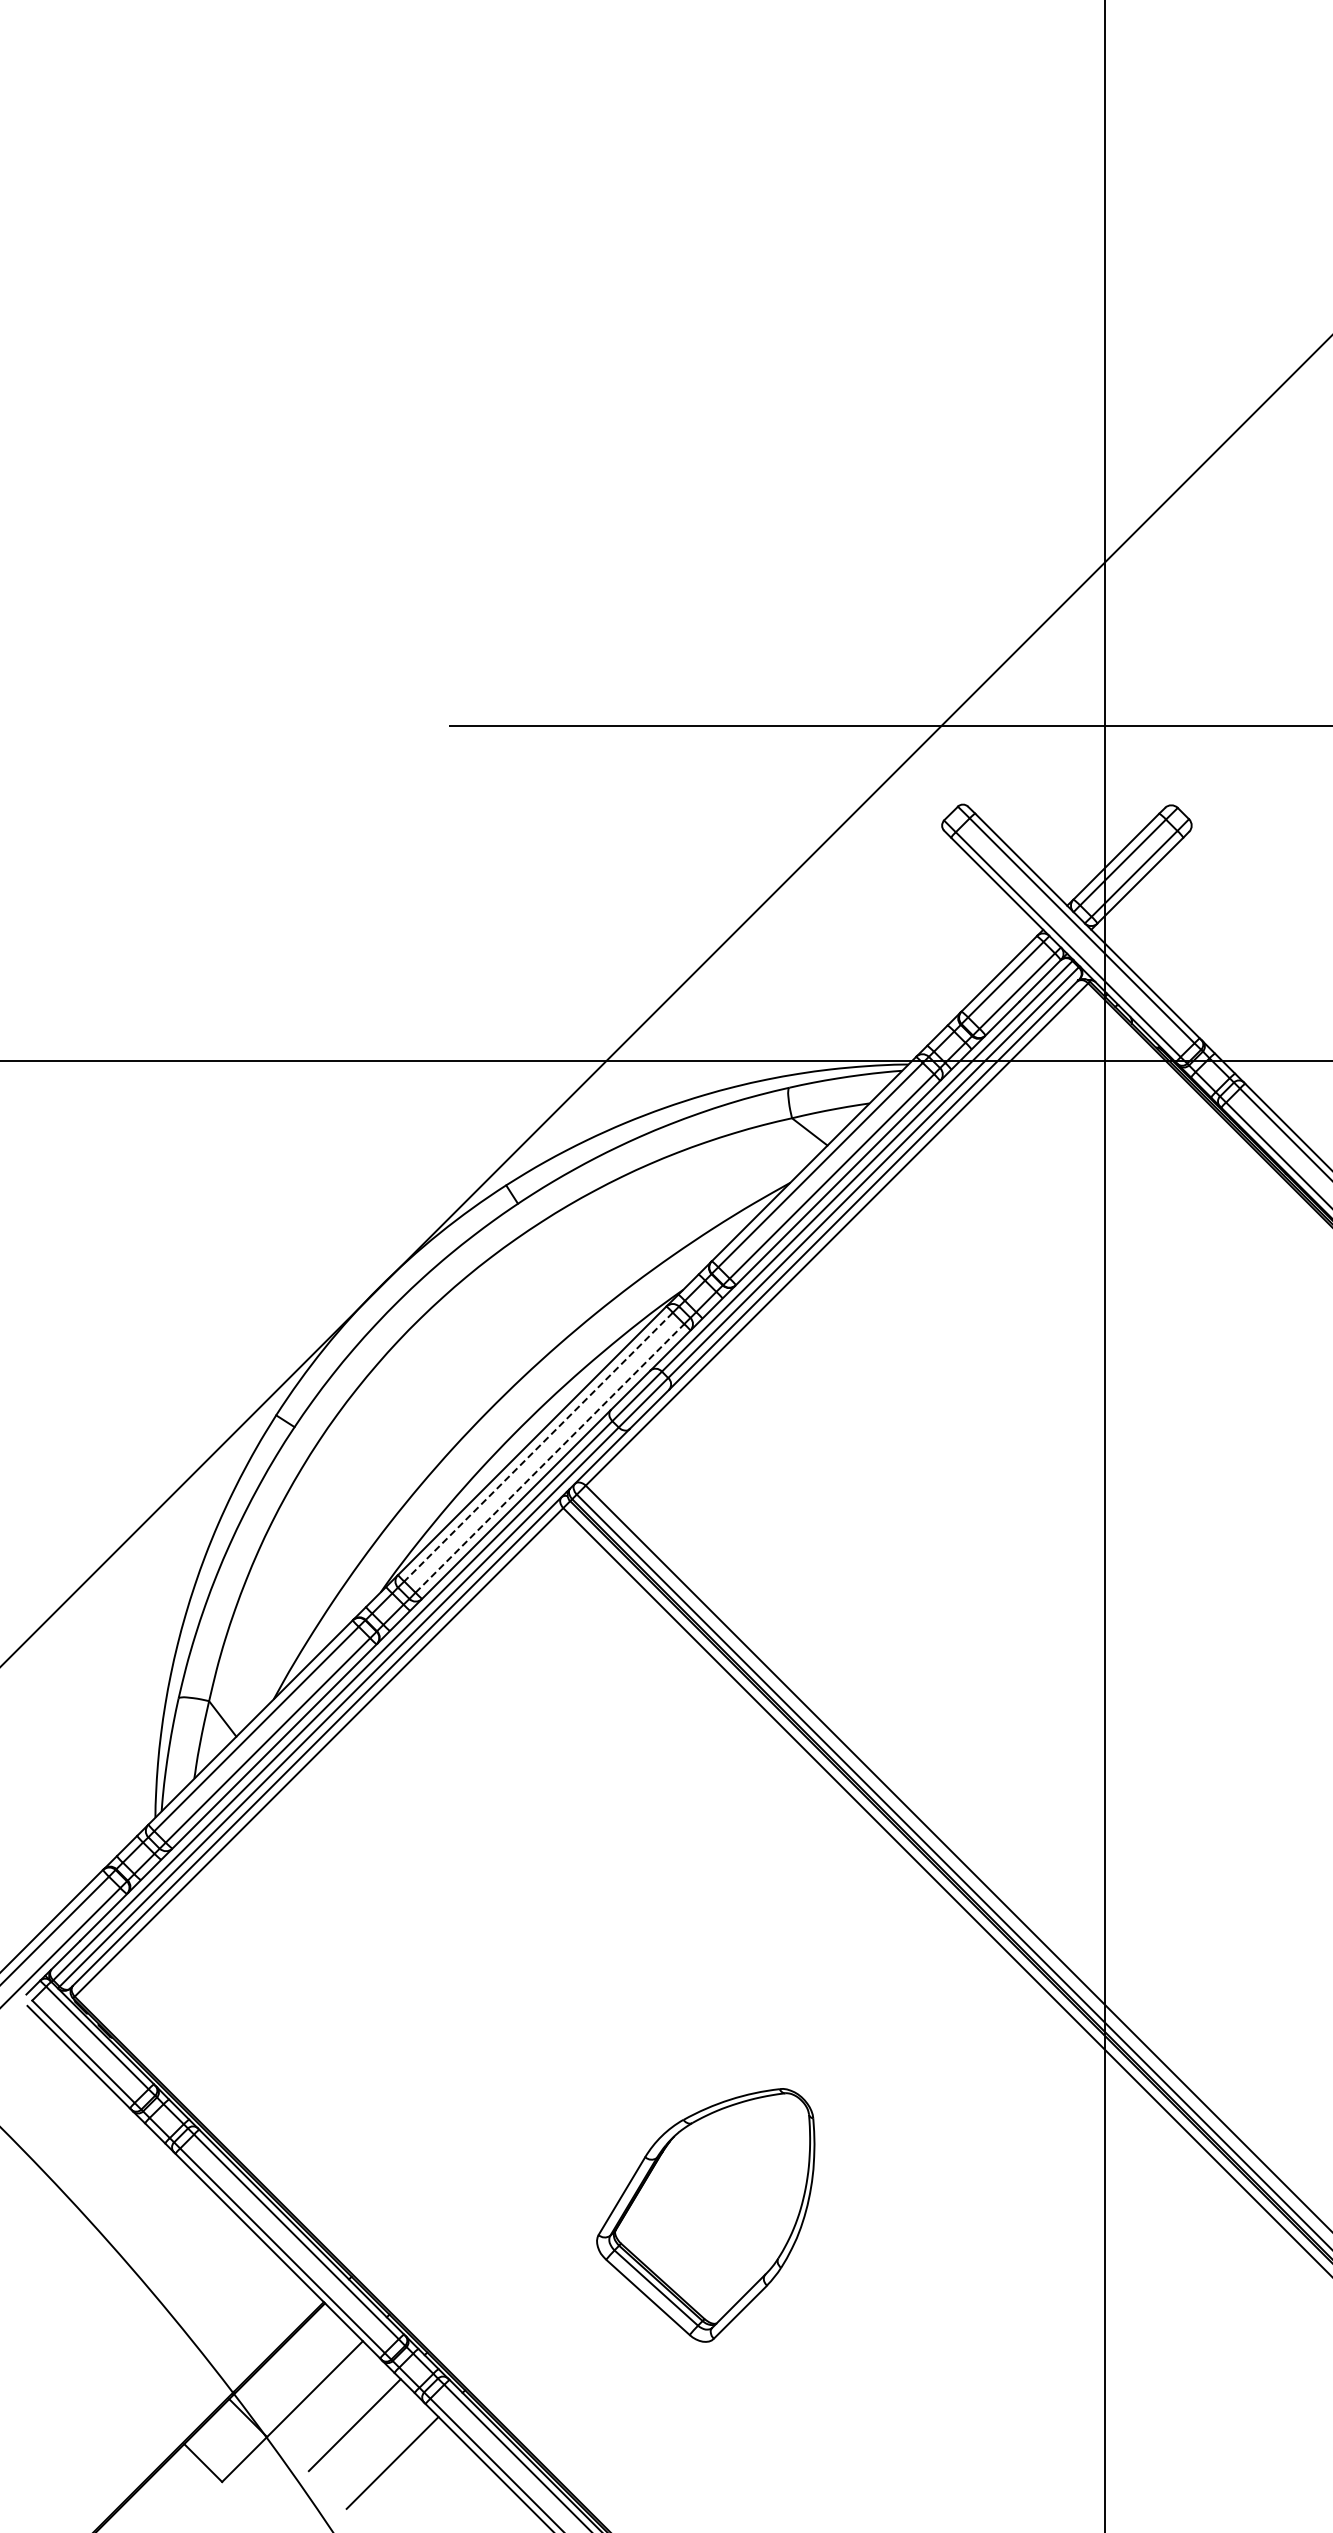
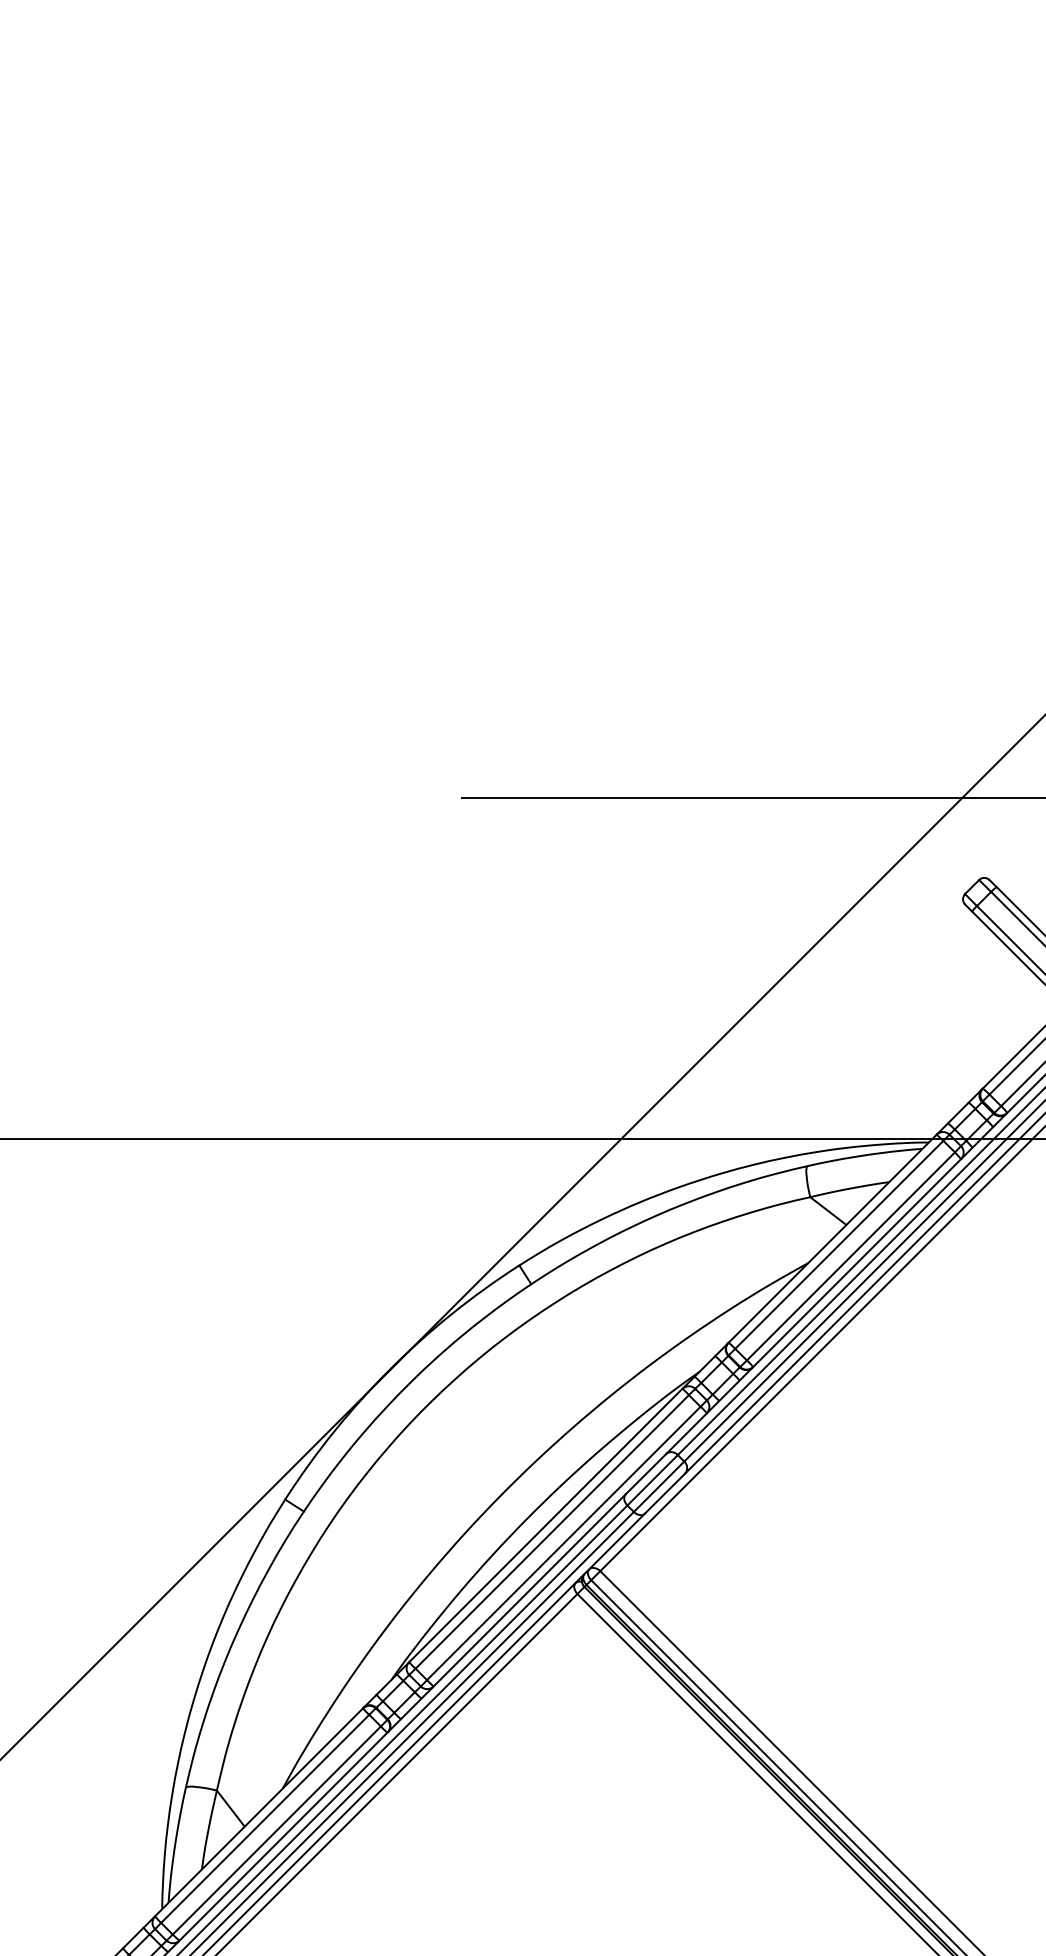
line: (538, 1447) -> (552, 1532), dashed -> solid
line: (549, 1458) -> (563, 1543), dashed -> solid

